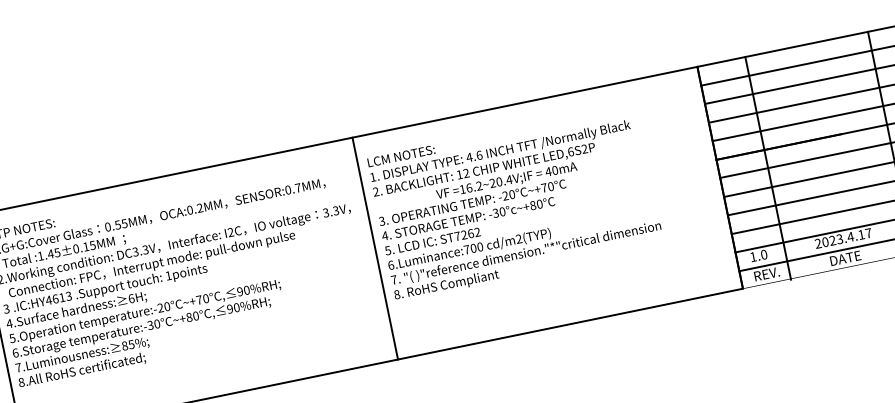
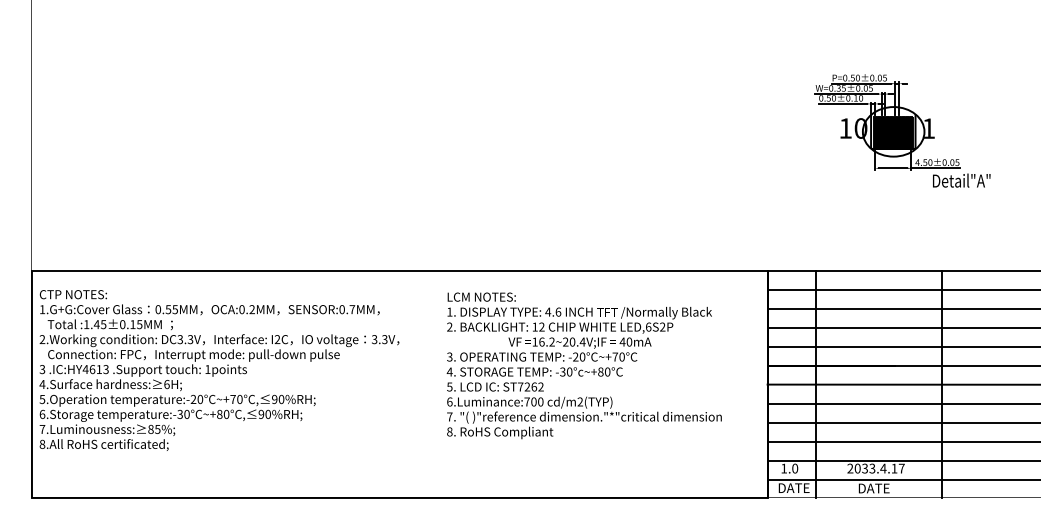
text: (514, 202) -> (583, 365), moved
text: (832, 241) -> (864, 469), 2023.4.17 -> 2033.4.17
line: (375, 248) -> (415, 384), removed
text: (766, 273) -> (793, 487), REV. -> DATE

